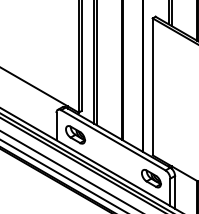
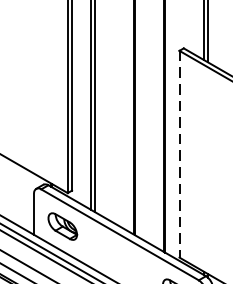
line: (152, 87) -> (179, 155), solid -> dashed

